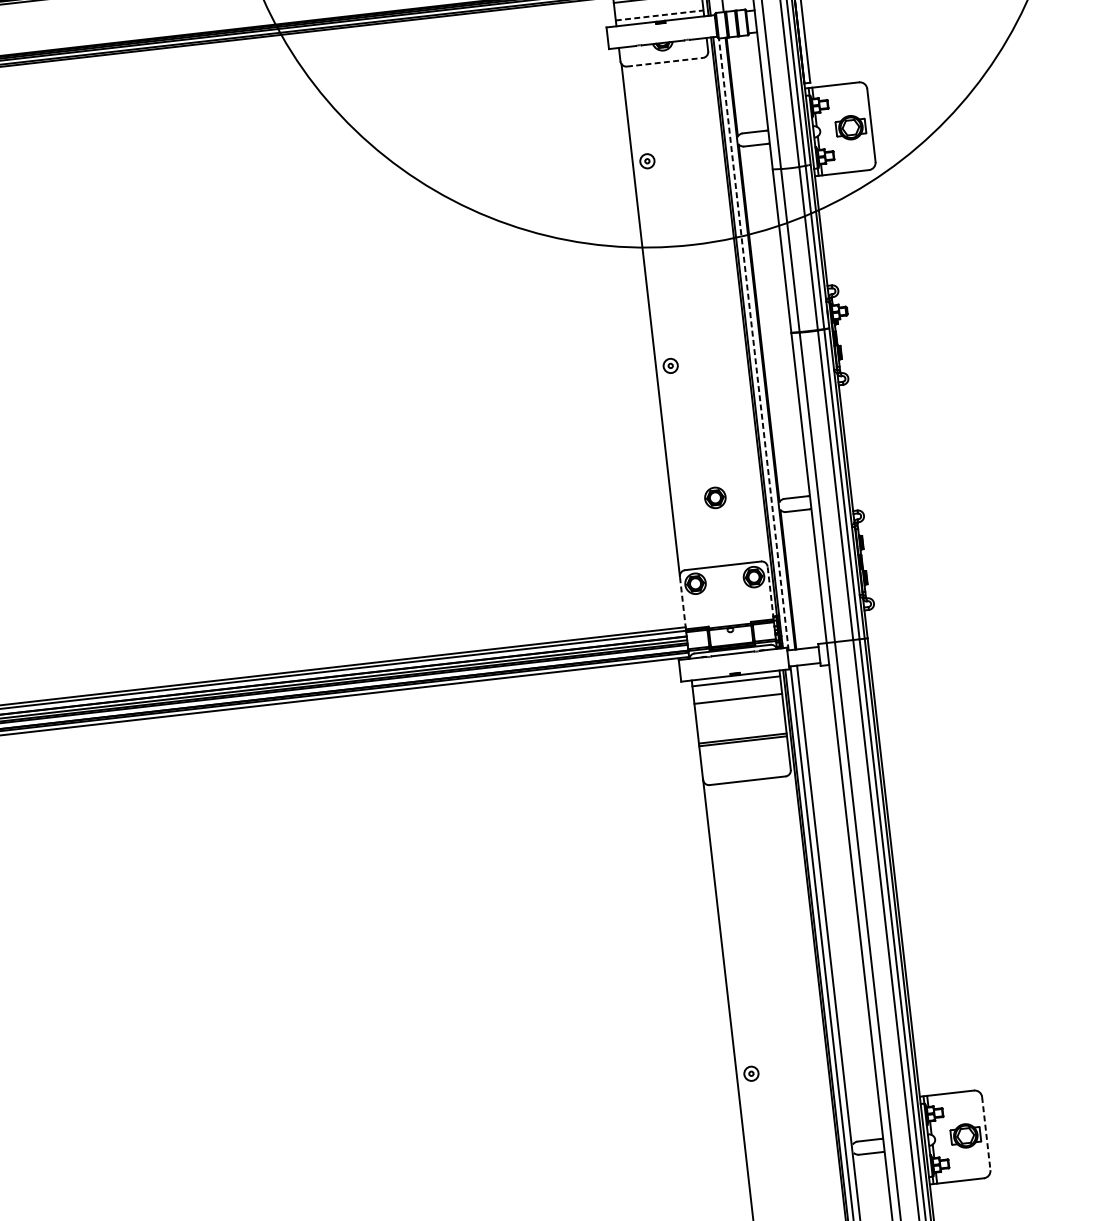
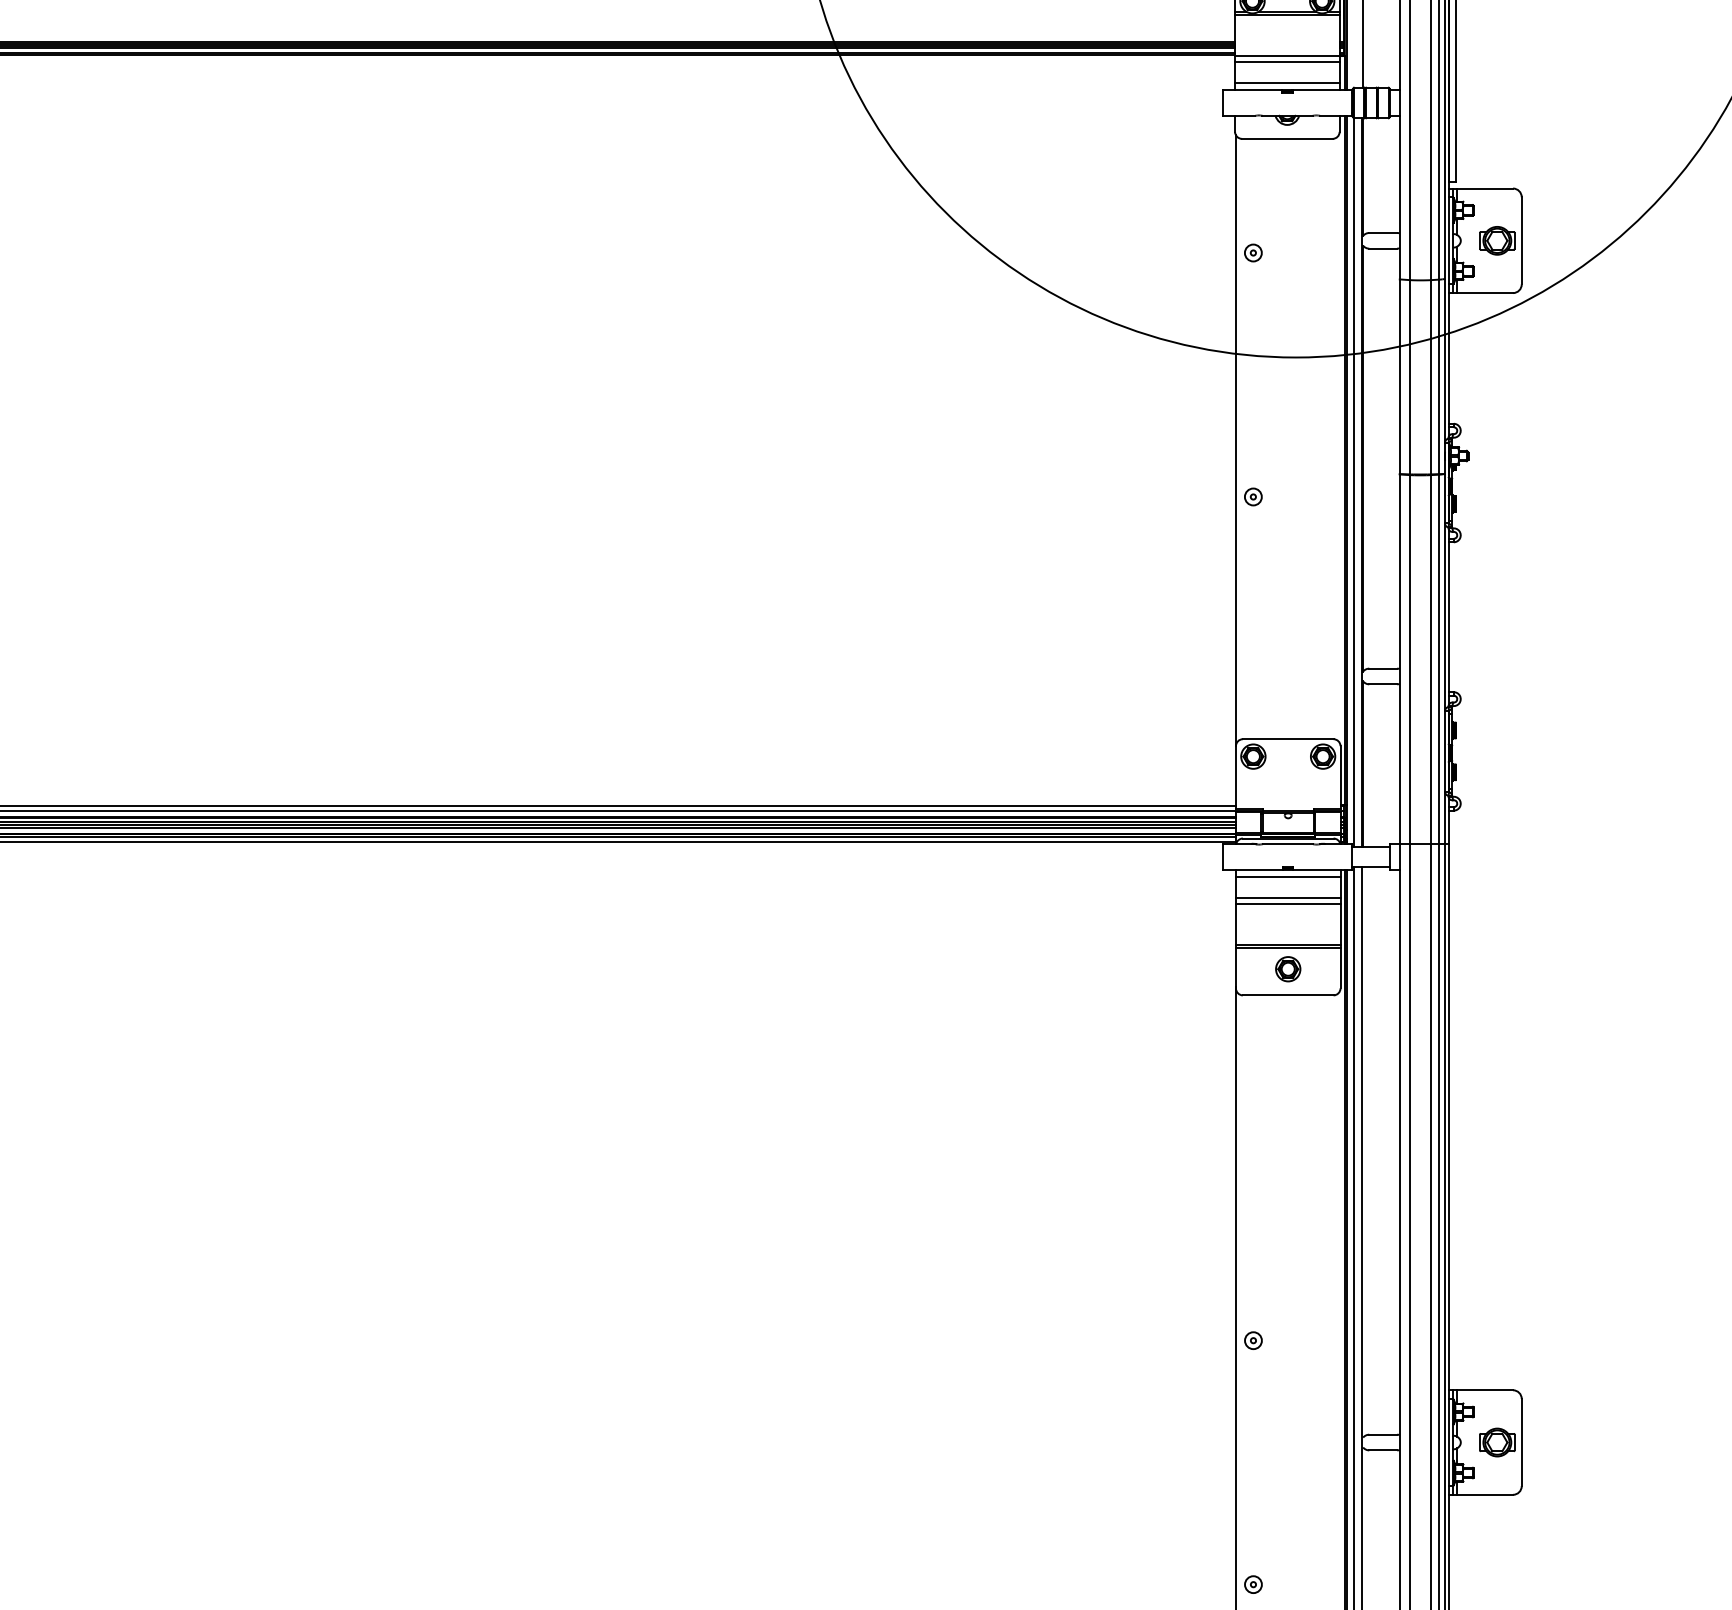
line: (659, 15) -> (1287, 83), dashed -> solid
line: (665, 61) -> (1287, 138), dashed -> solid
line: (754, 344) -> (1354, 482), dashed -> solid
part: (715, 498) -> (1288, 969), moved
line: (770, 592) -> (1340, 777), dashed -> solid
line: (682, 603) -> (1235, 777), dashed -> solid
line: (738, 704) -> (1287, 904), added
line: (986, 1133) -> (1521, 1442), dashed -> solid

